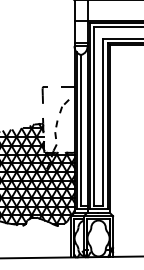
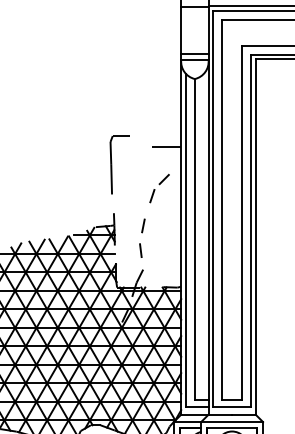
part: (44, 94) -> (117, 163), size x1.6

